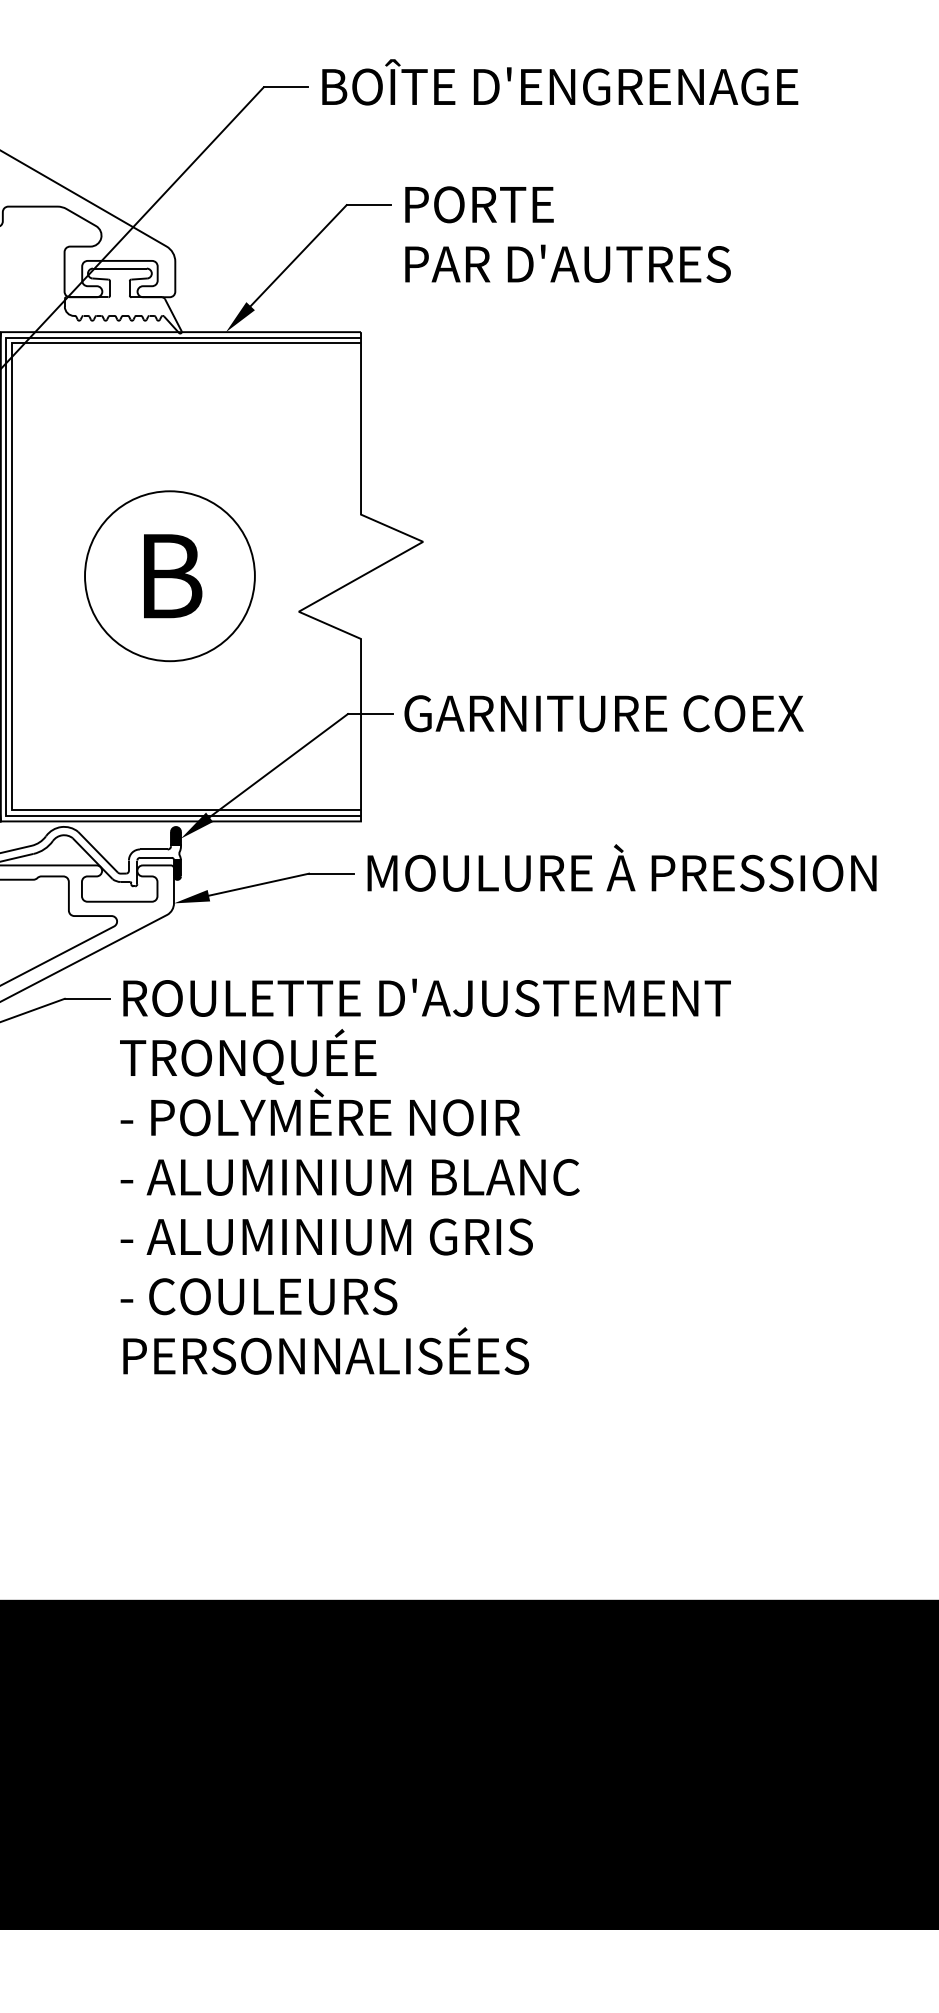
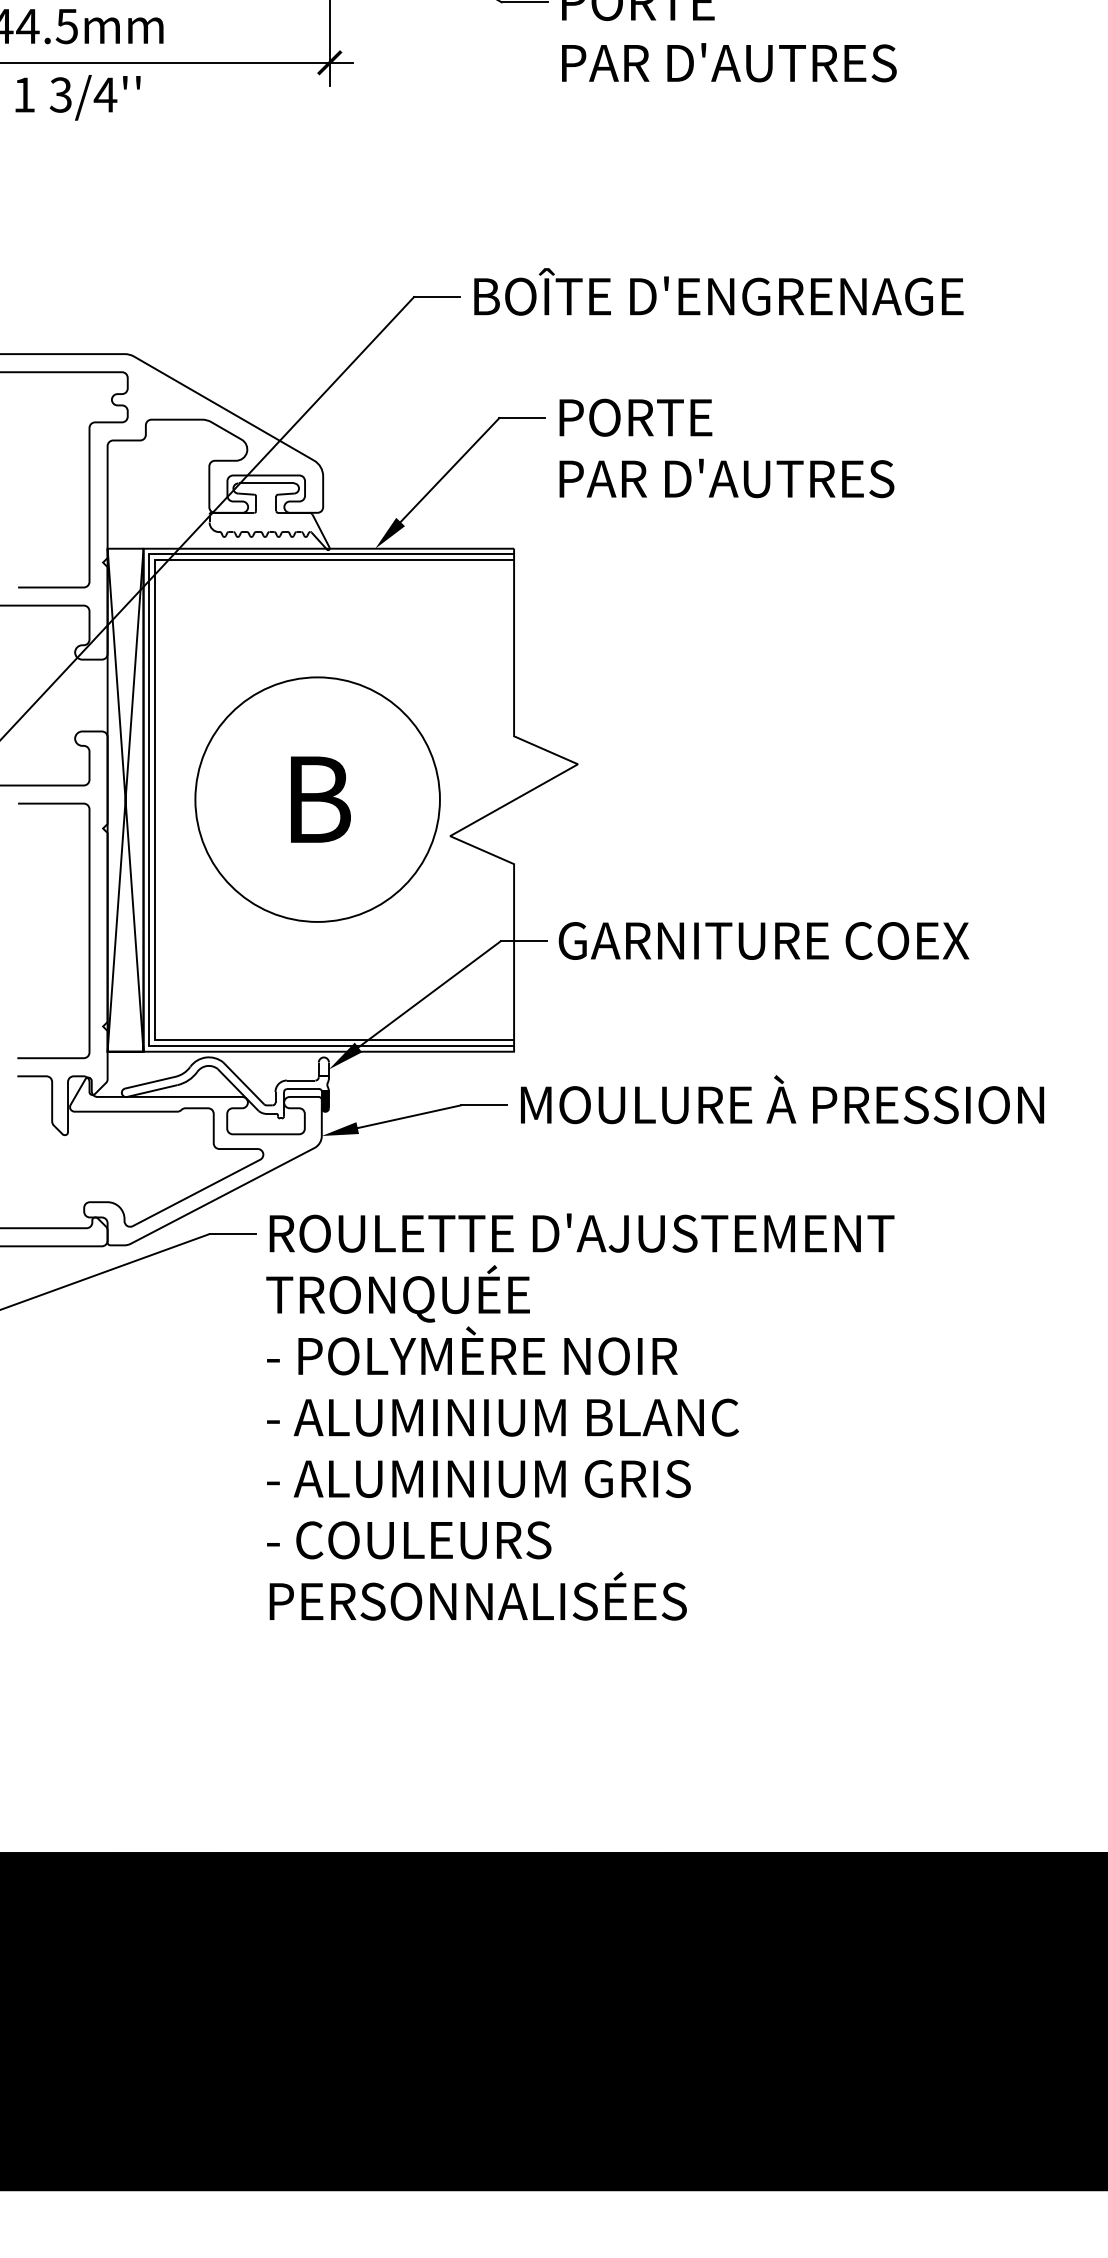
circle: (169, 576) -> (317, 799), size x1.4
fill: (175, 835) -> (323, 1066), removed

